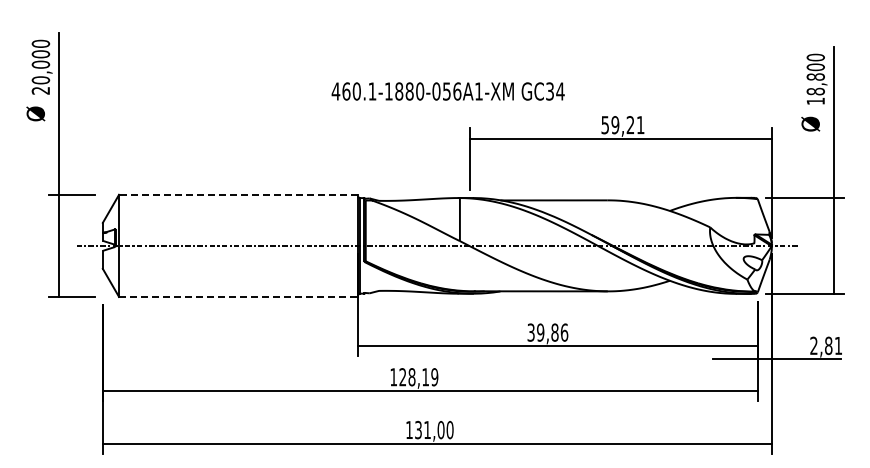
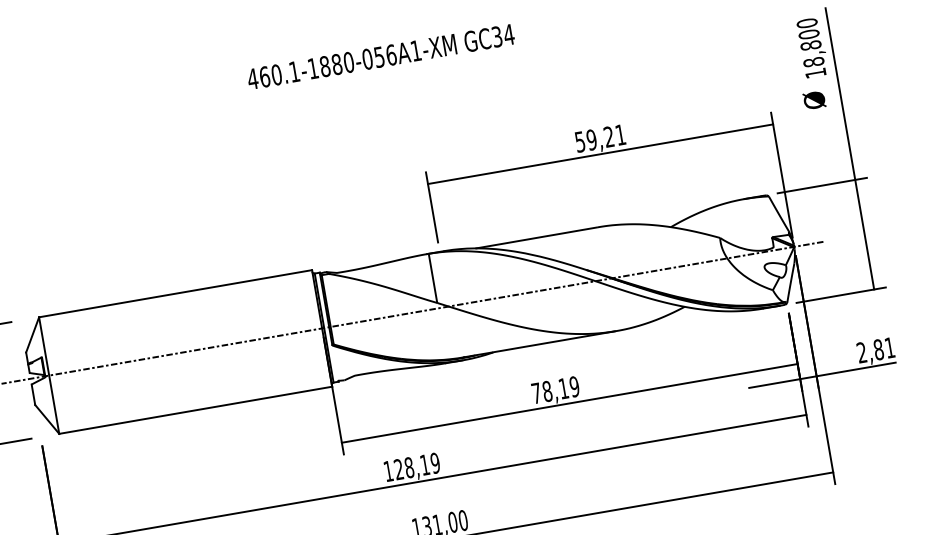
text: (447, 91) -> (380, 57), moved
line: (238, 194) -> (175, 293), dashed -> solid
line: (238, 296) -> (195, 409), dashed -> solid
text: (547, 332) -> (555, 389), 39,86 -> 78,19

